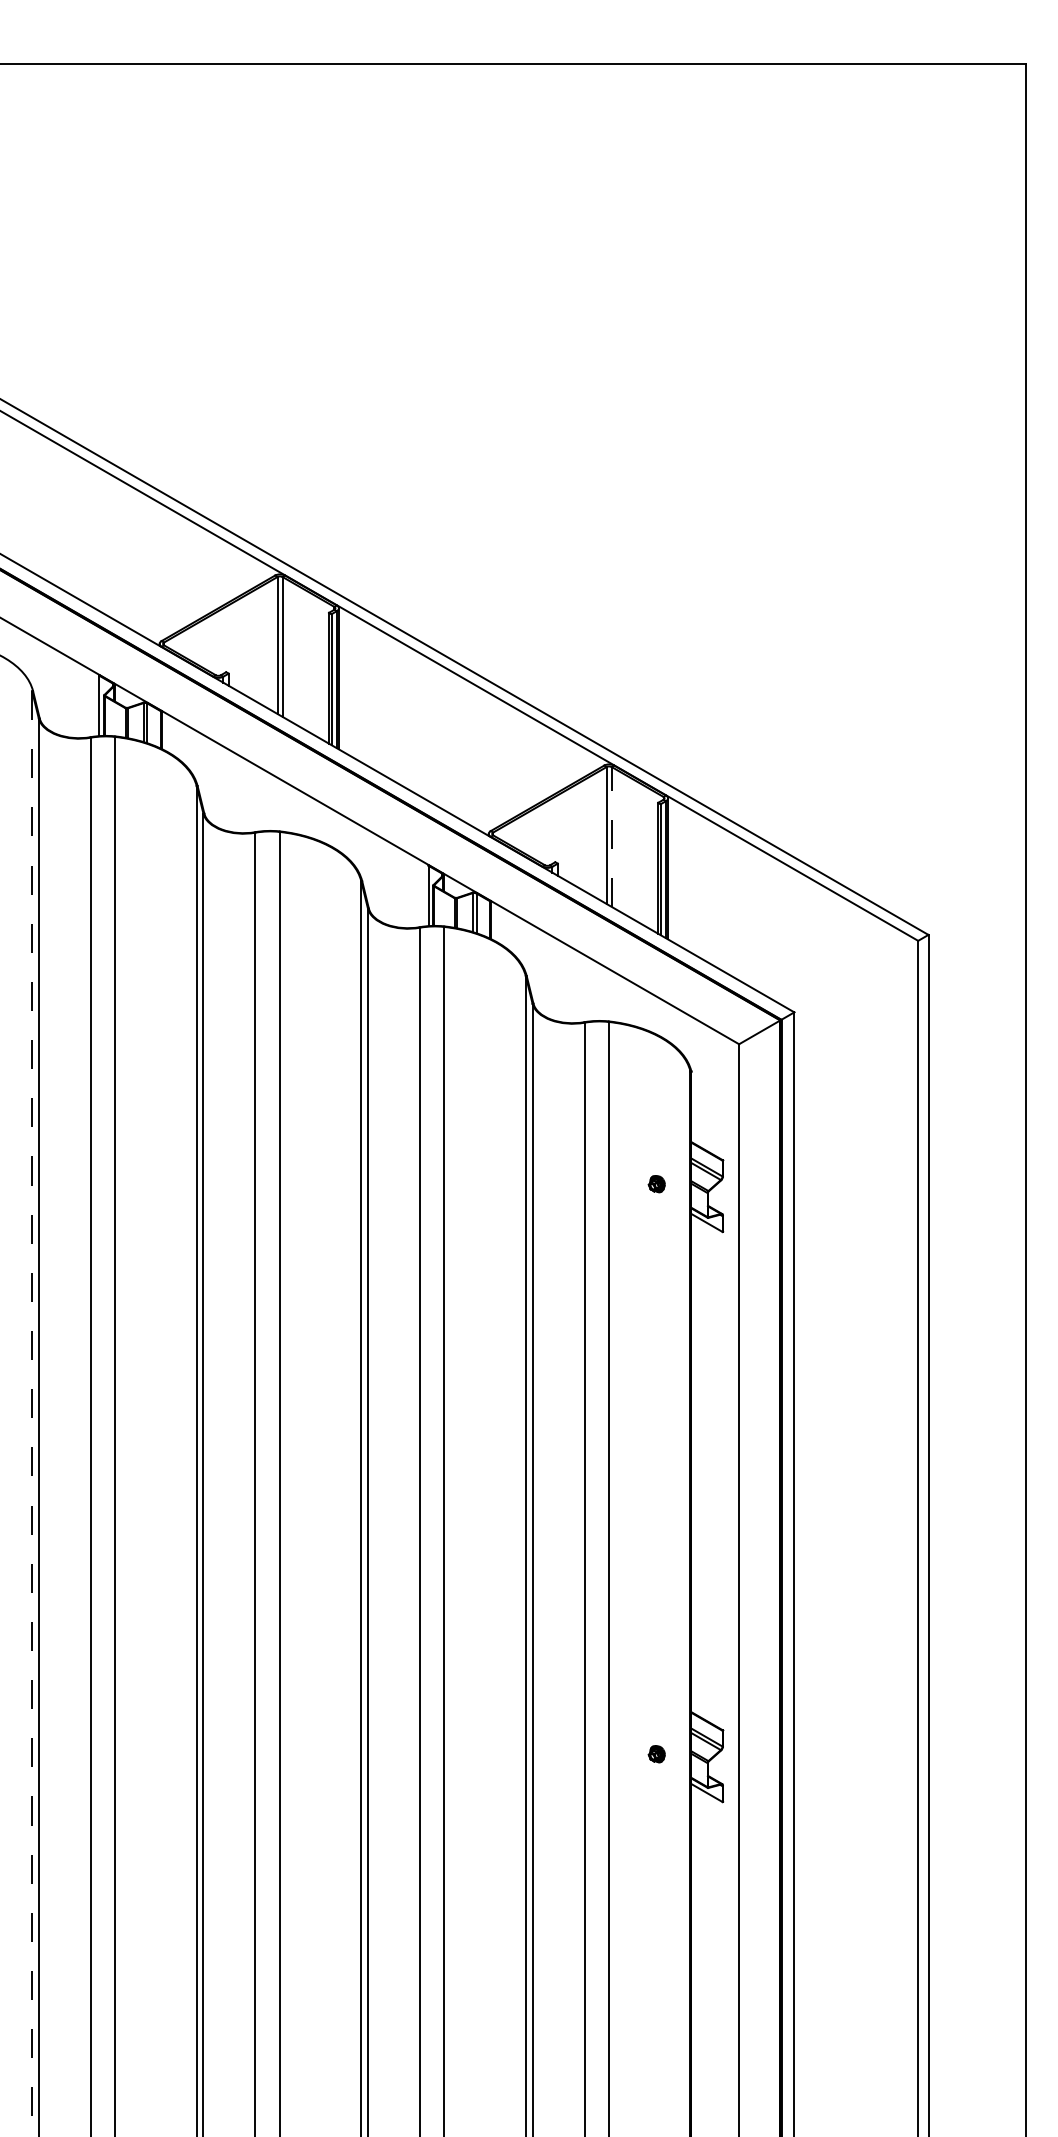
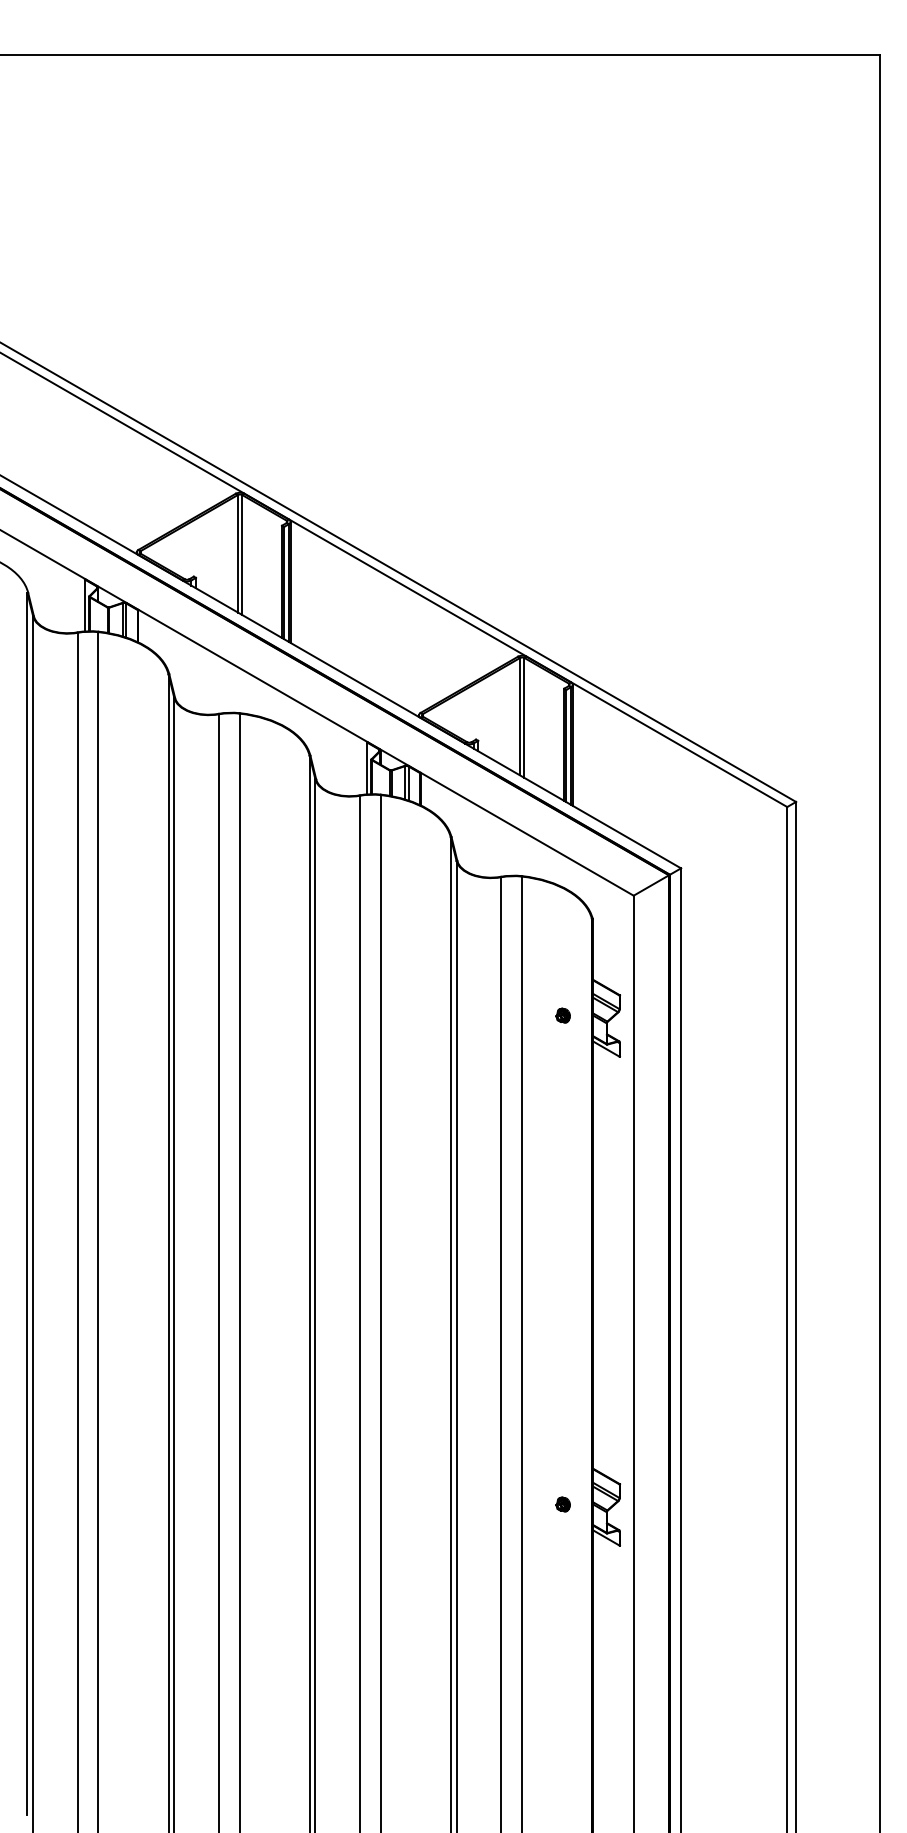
line: (611, 836) -> (524, 717), dashed -> solid
line: (32, 1403) -> (27, 1203), dashed -> solid

